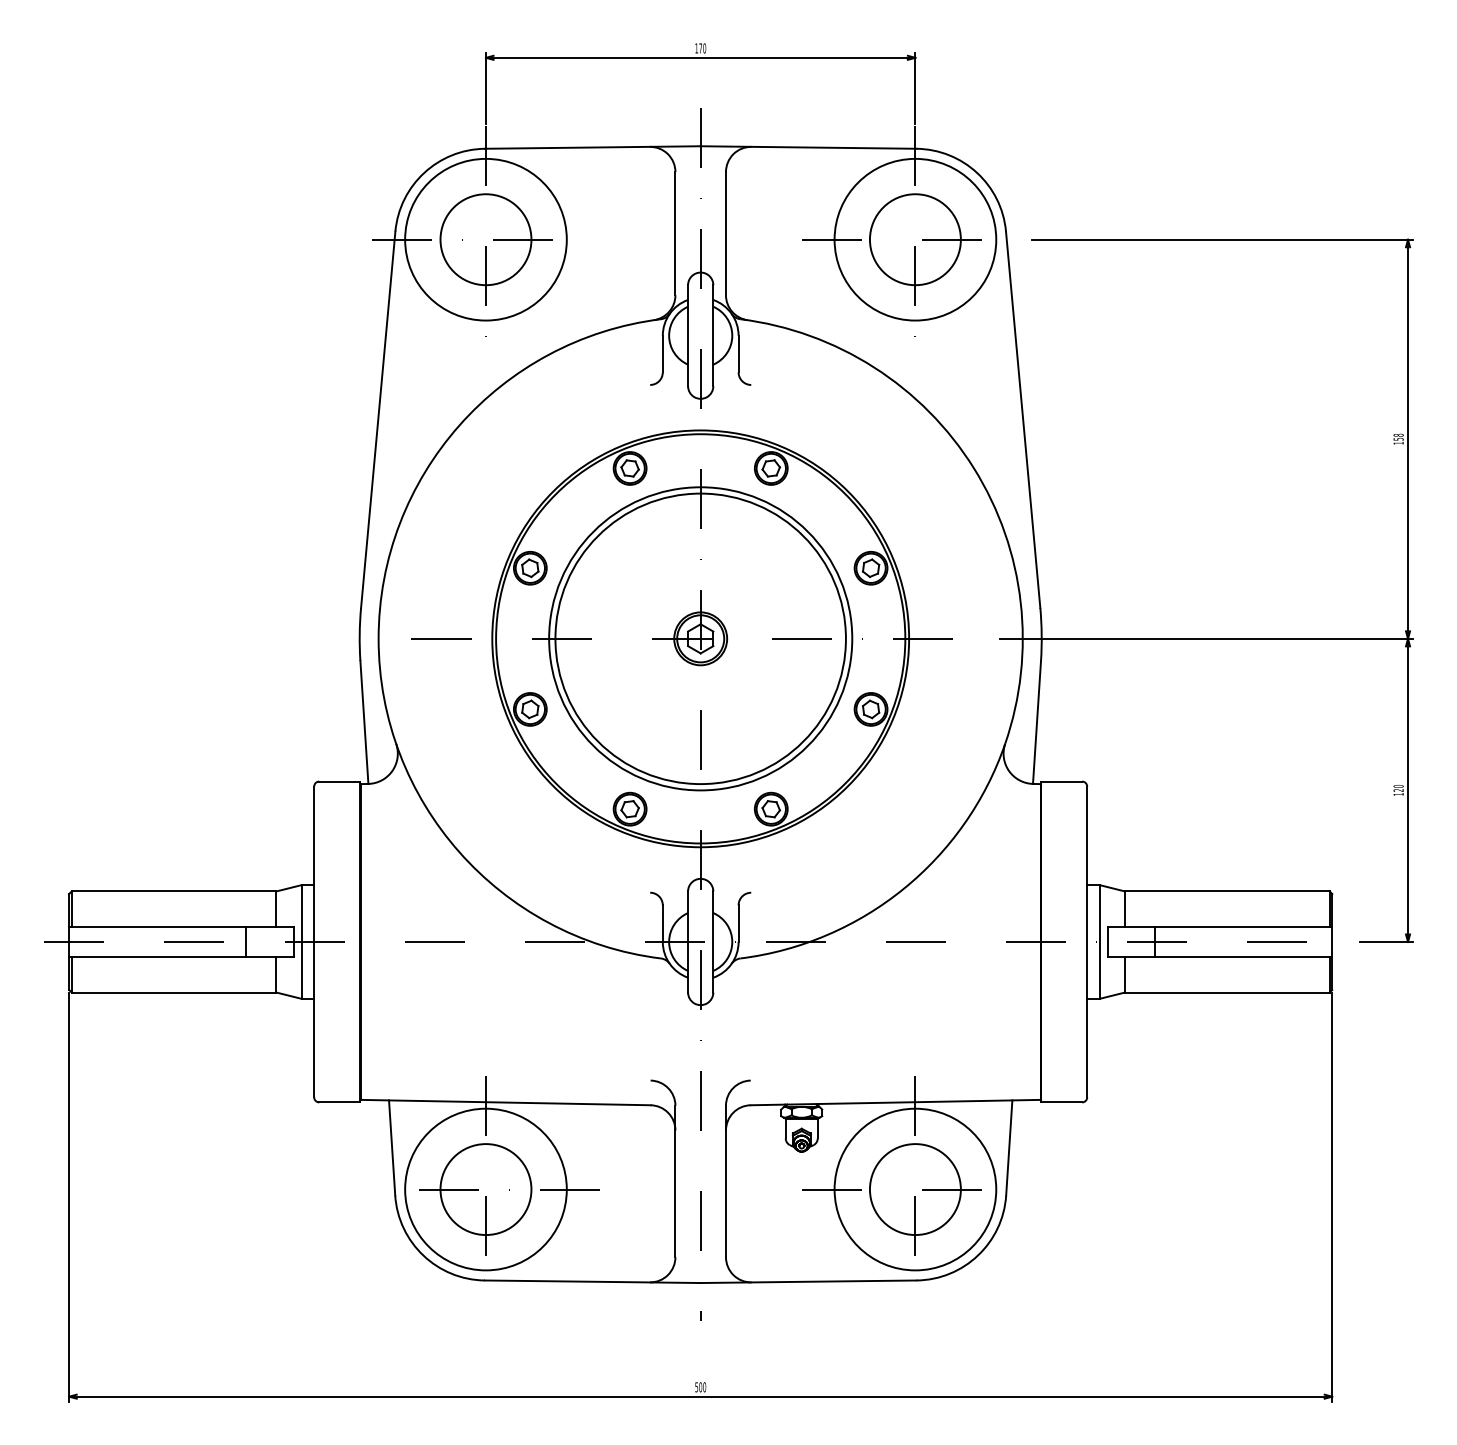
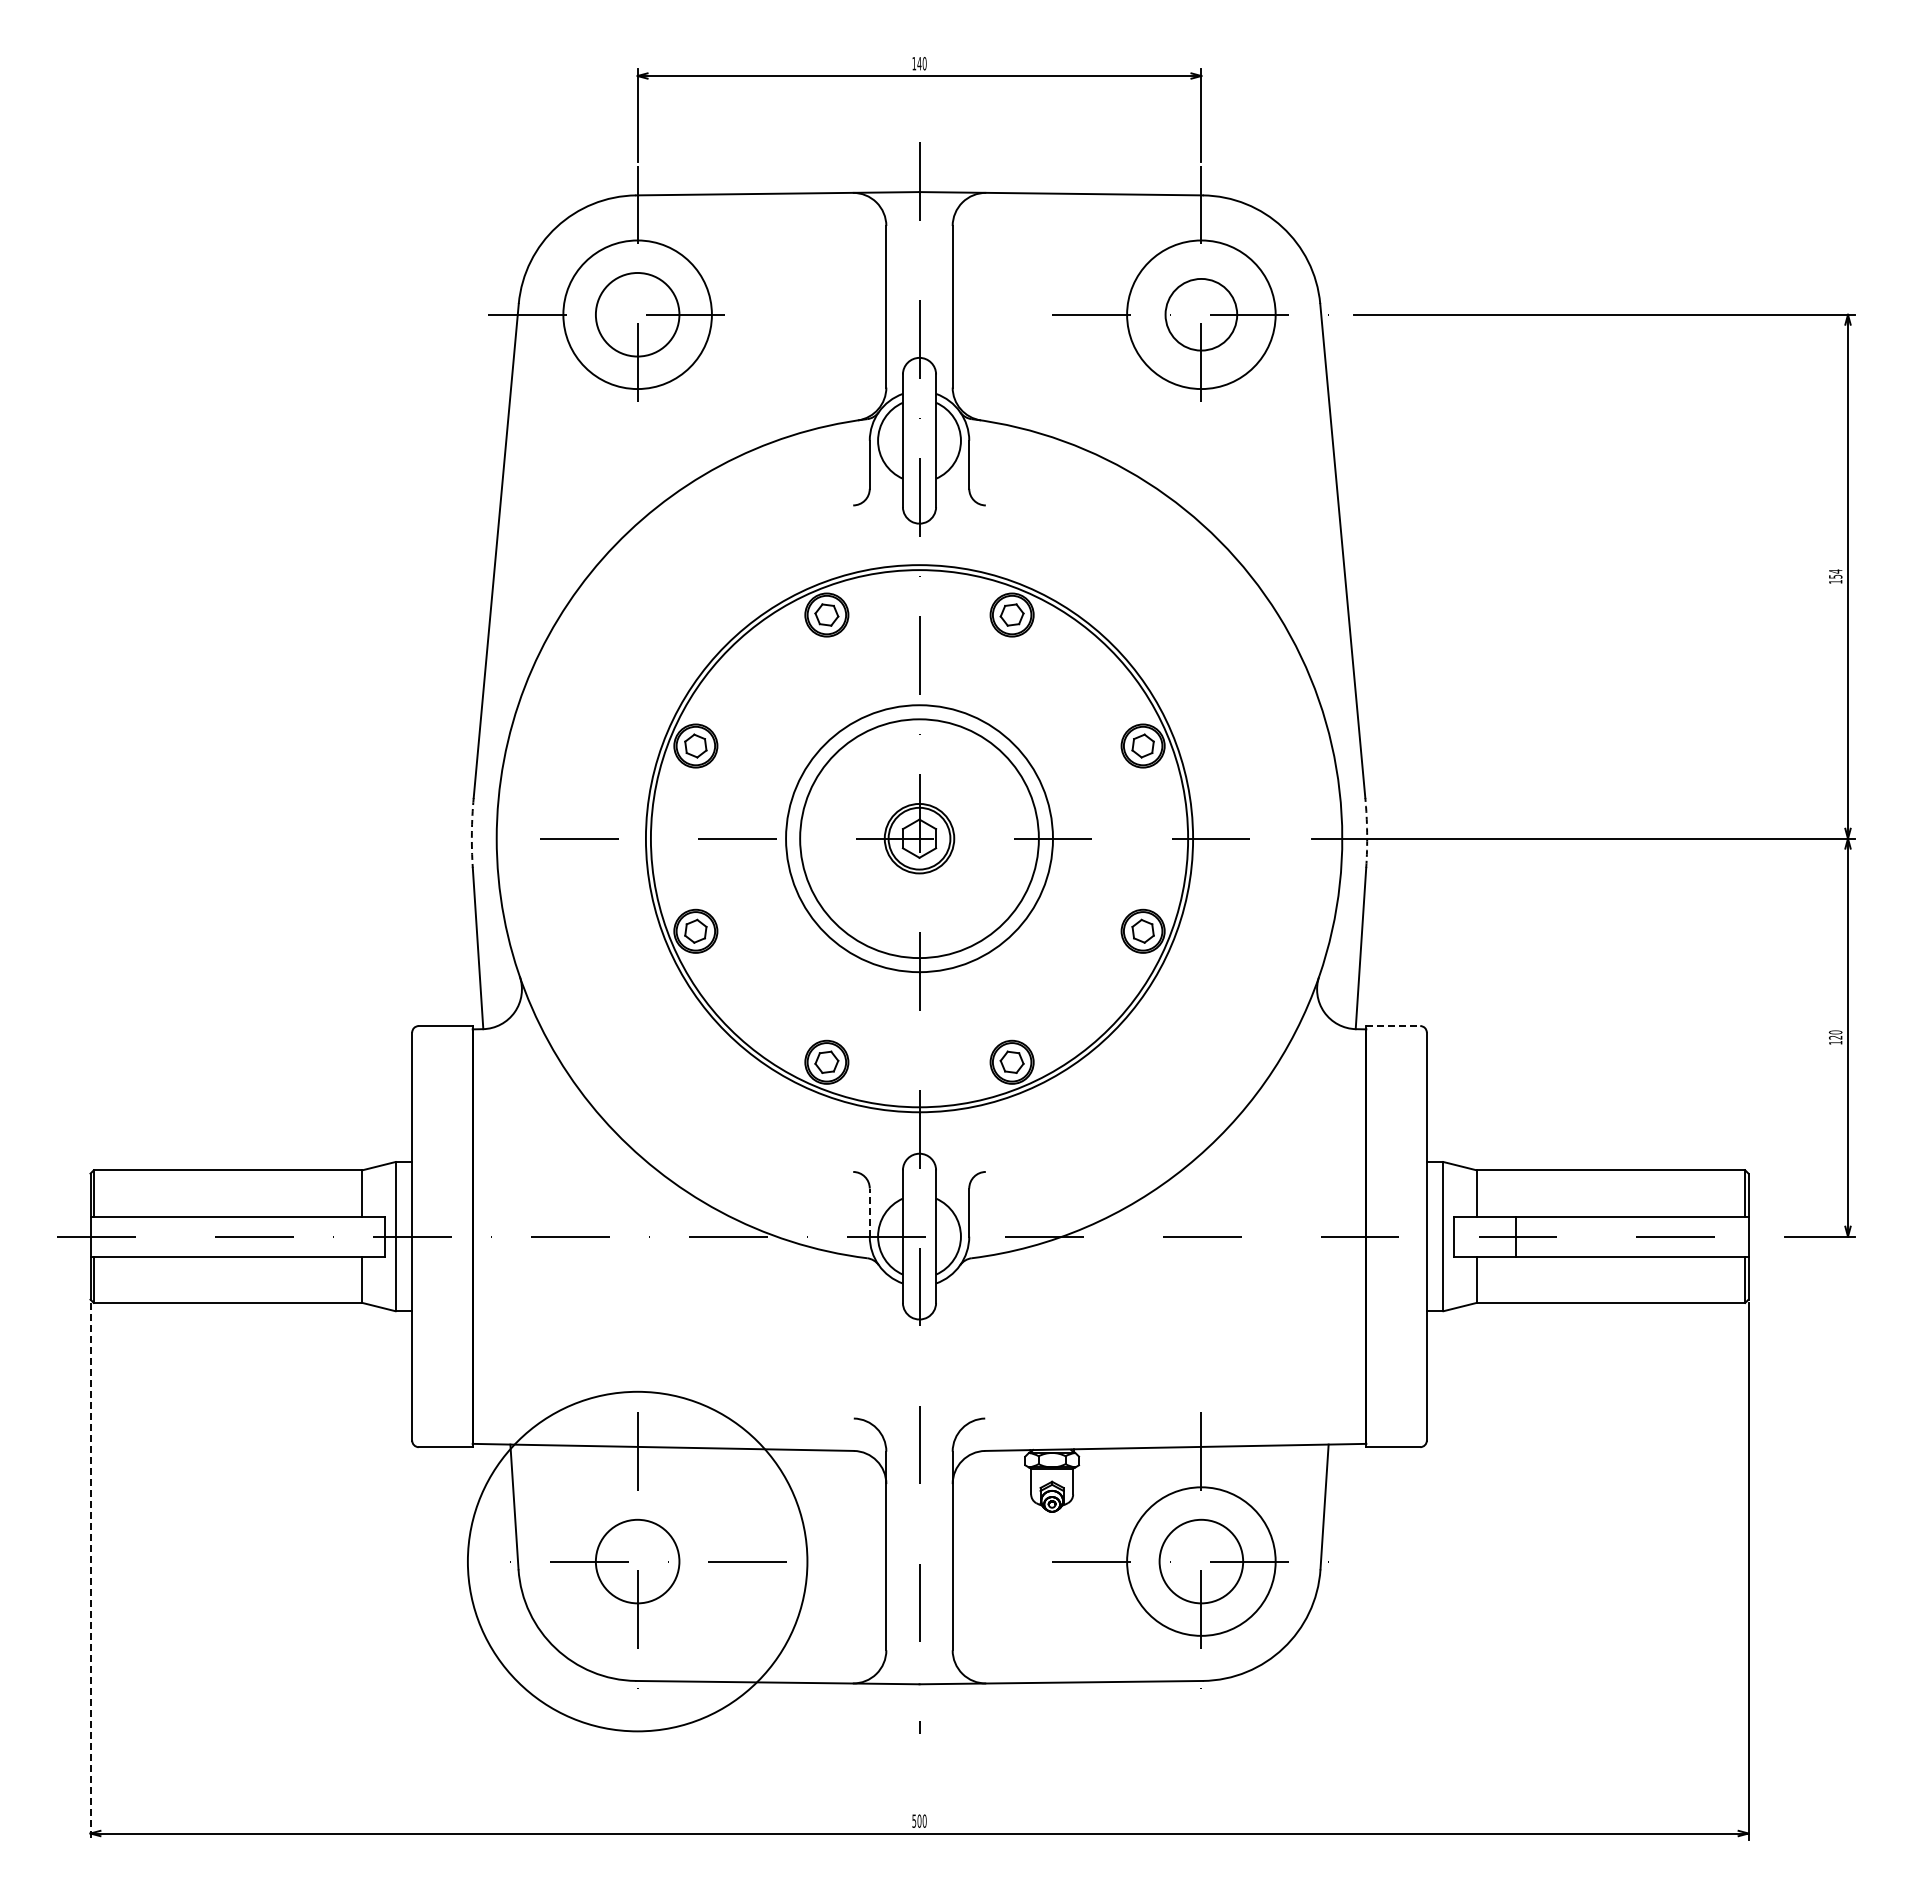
text: (700, 48) -> (919, 63), 170 -> 140
circle: (485, 239) -> (637, 314), size x0.7
circle: (485, 239) -> (637, 314), size x0.7
circle: (915, 239) -> (1201, 314), size x0.6
circle: (915, 239) -> (1201, 314), size x0.7
text: (1398, 435) -> (1835, 571), 158 -> 154
arc: (359, 634) -> (471, 832), solid -> dashed
arc: (1041, 634) -> (1367, 832), solid -> dashed
circle: (700, 638) -> (919, 838), size x0.6
circle: (700, 638) -> (919, 838), size x0.7
line: (1061, 781) -> (1393, 1026), solid -> dashed
line: (662, 923) -> (869, 1212), solid -> dashed
line: (245, 941) -> (322, 1236), removed
circle: (485, 1189) -> (637, 1561), size x0.7
circle: (485, 1189) -> (637, 1561), size x1.6
circle: (915, 1189) -> (1201, 1561), size x0.7
circle: (915, 1189) -> (1201, 1561), size x0.7
line: (69, 1197) -> (90, 1571), solid -> dashed

